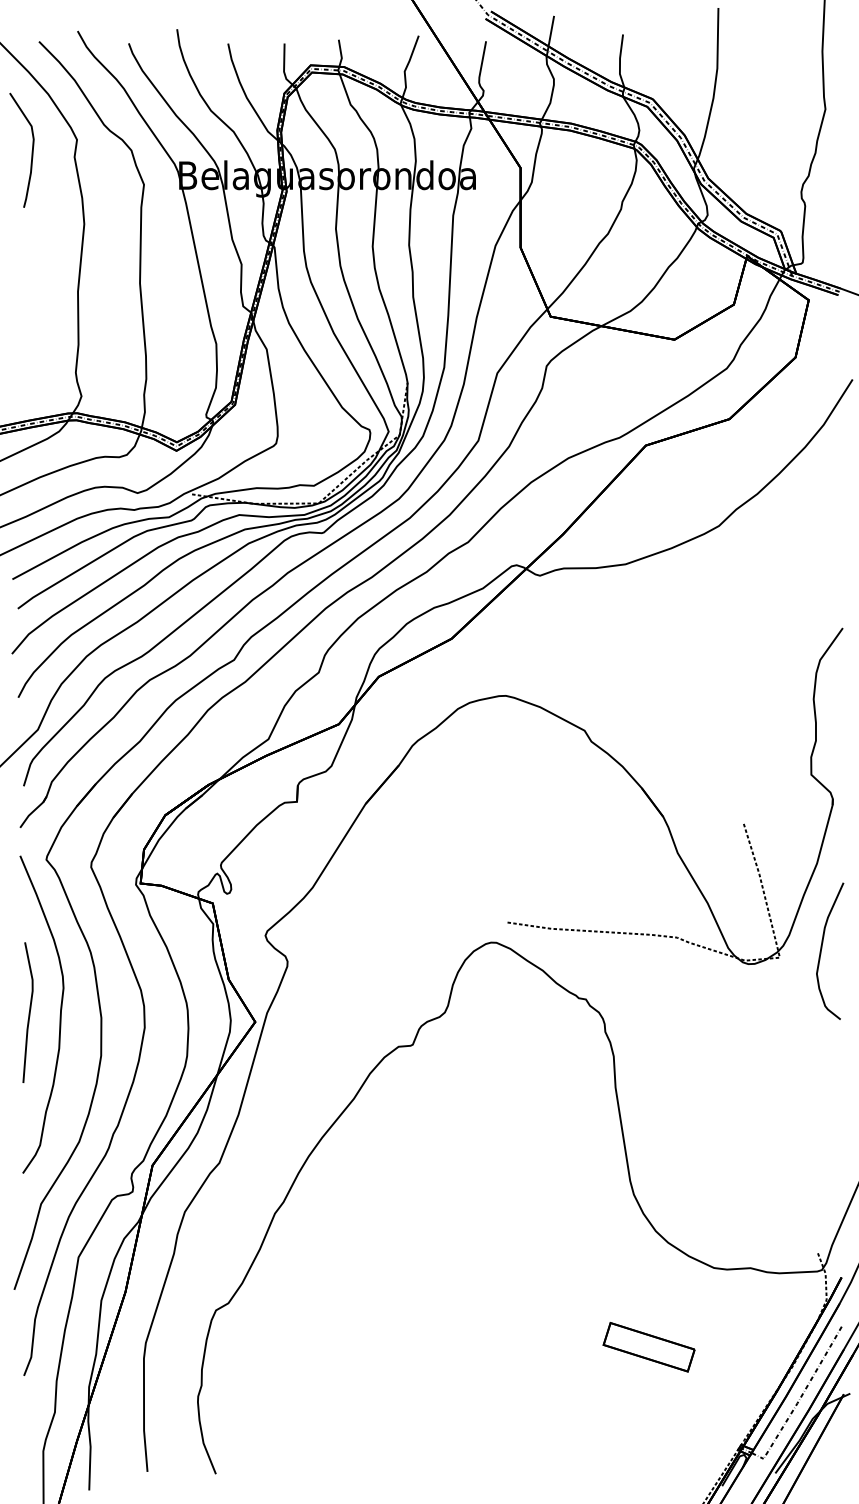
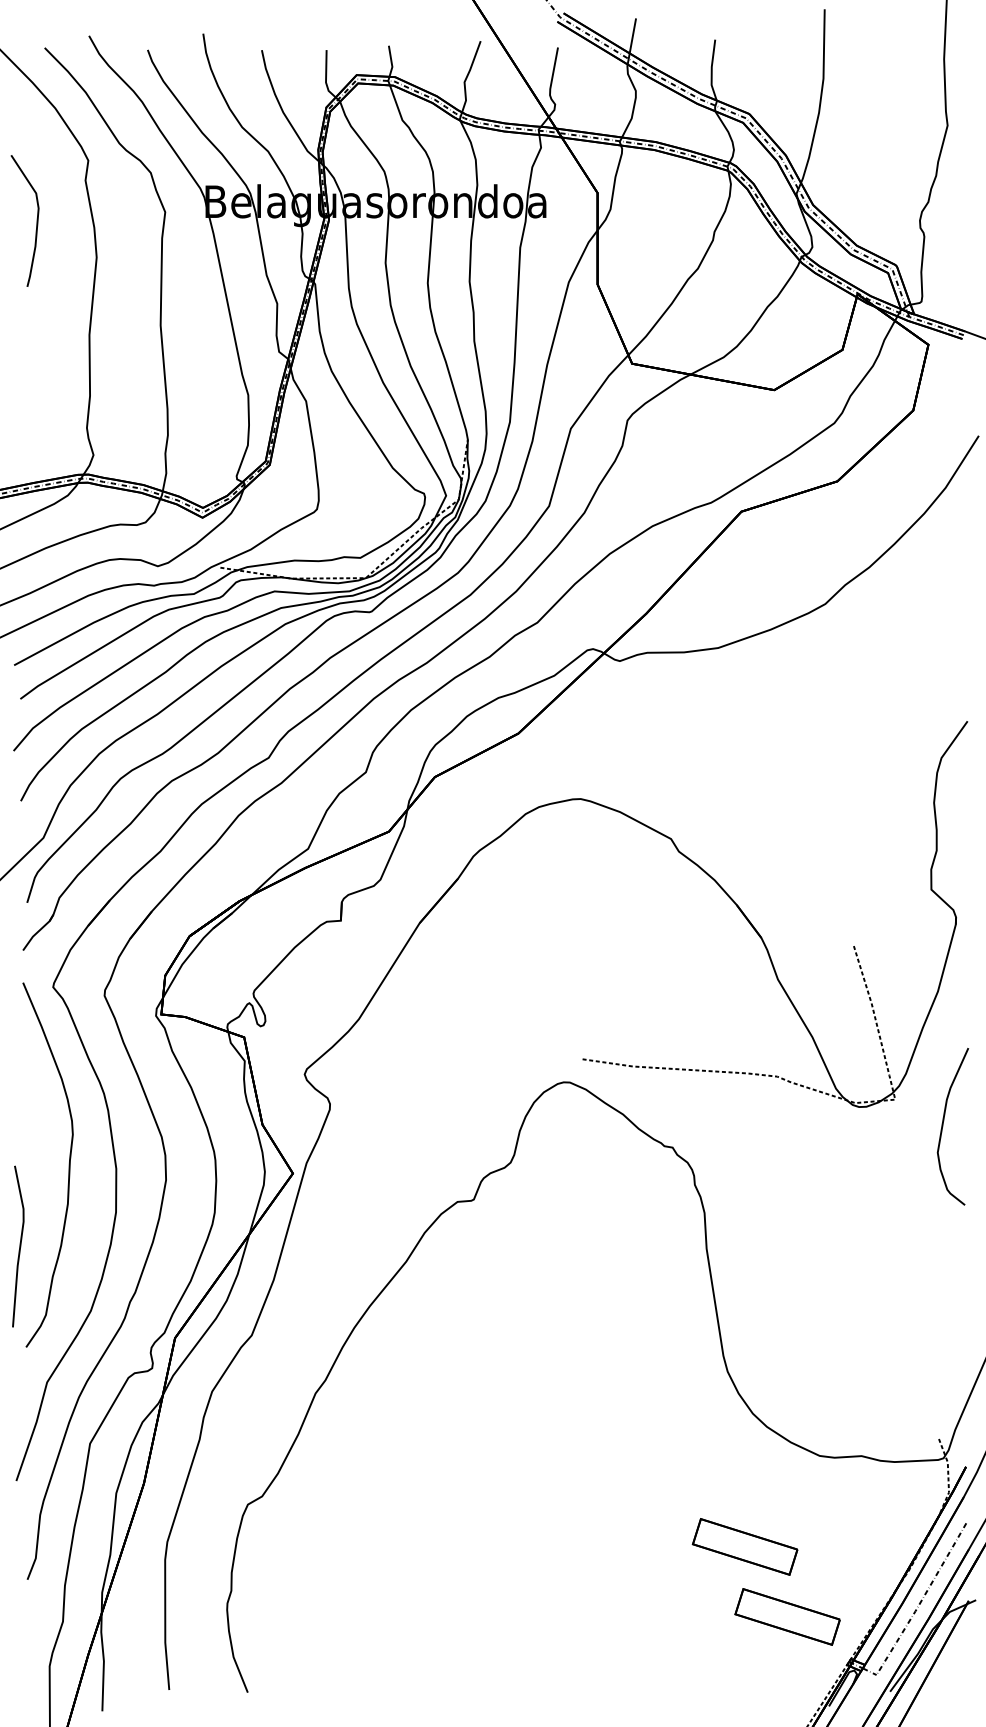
curve: (31, 151) -> (36, 222), moved
curve: (822, 948) -> (944, 1123), moved
line: (28, 1012) -> (18, 1246), moved
part: (685, 1408) -> (786, 1617), added

